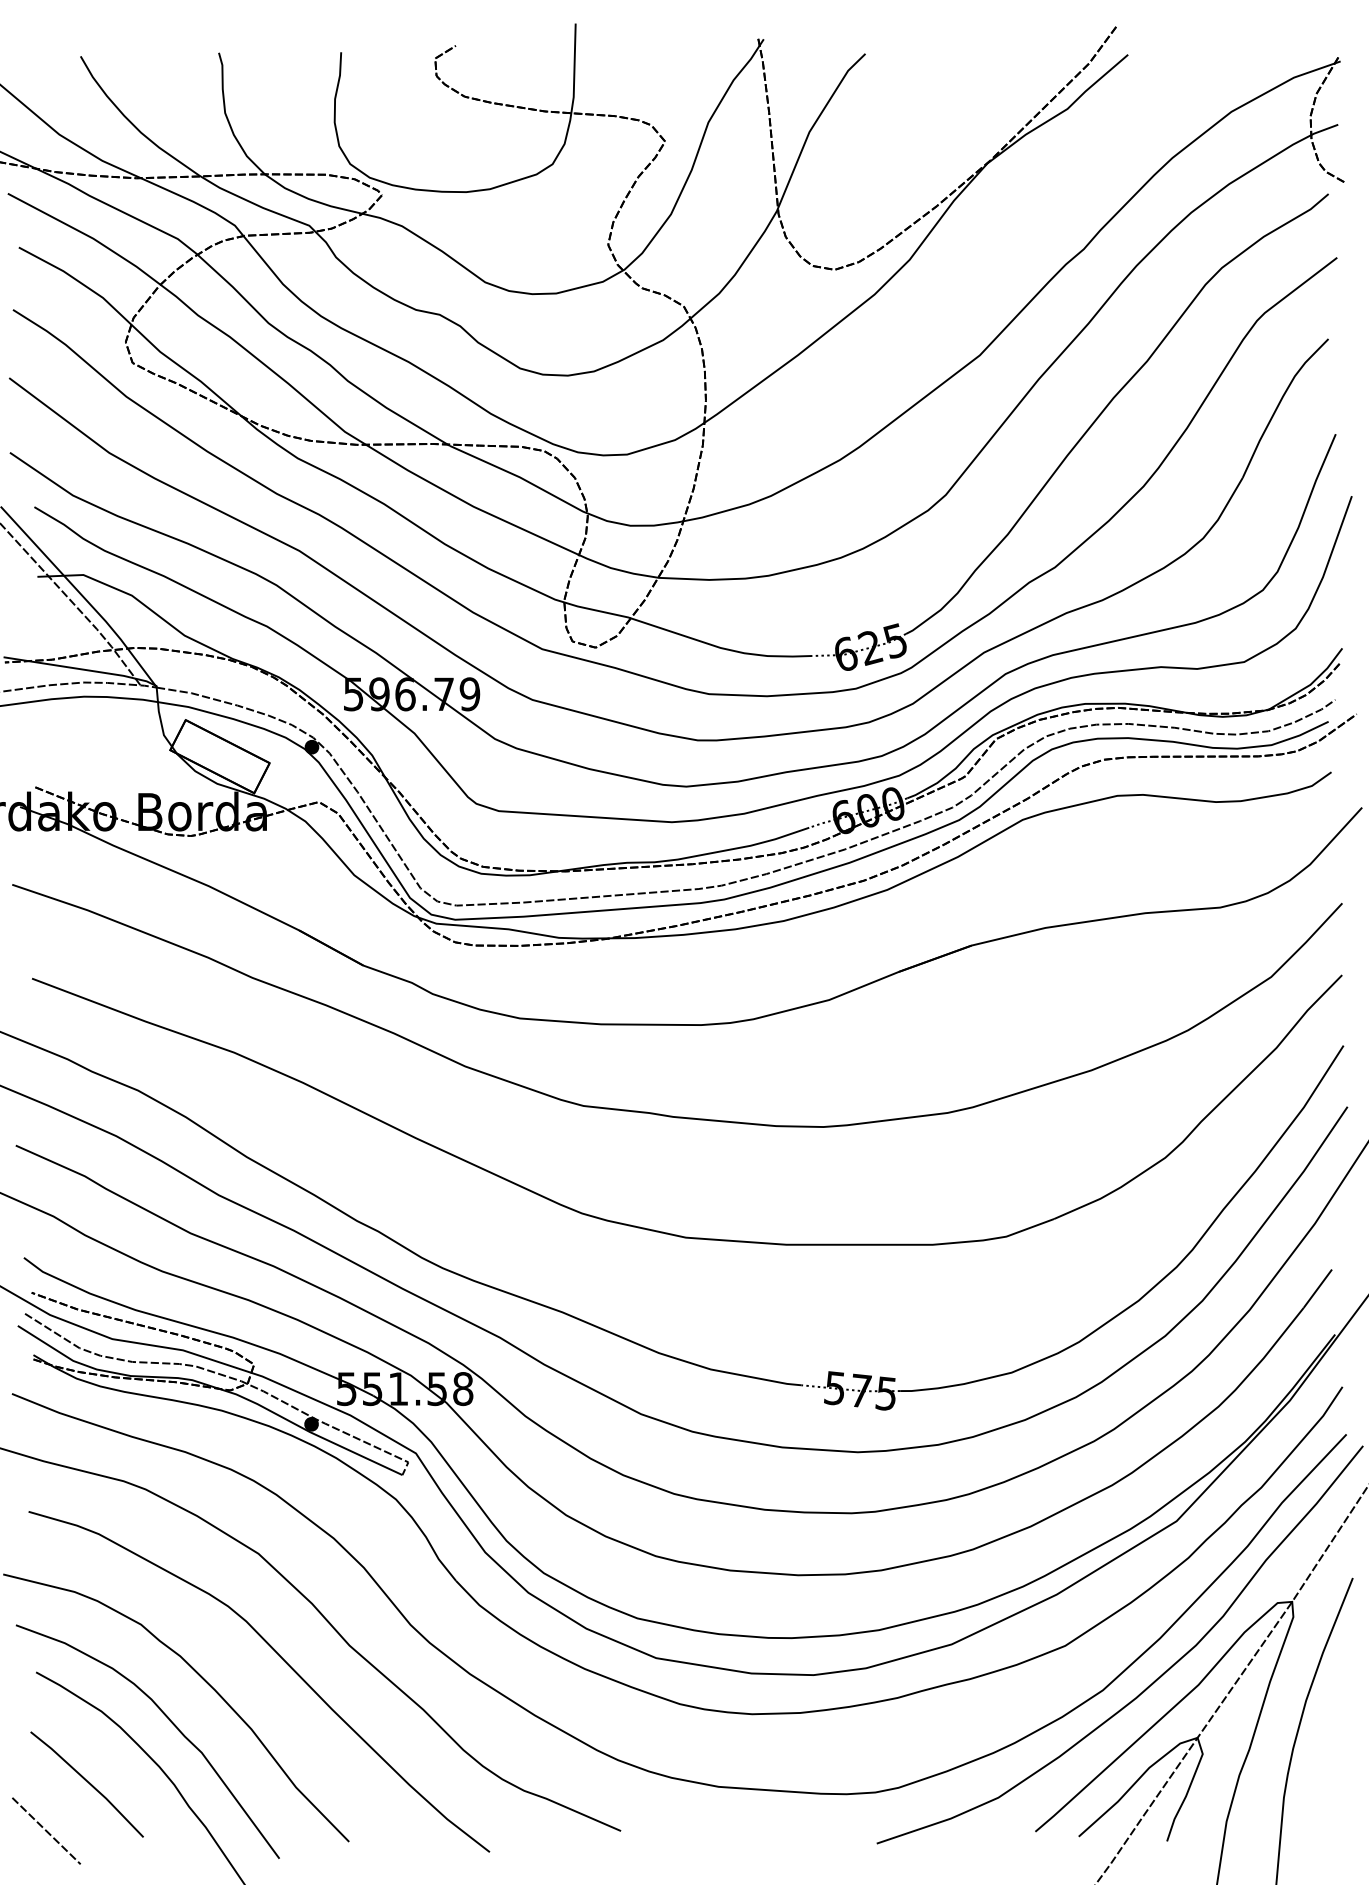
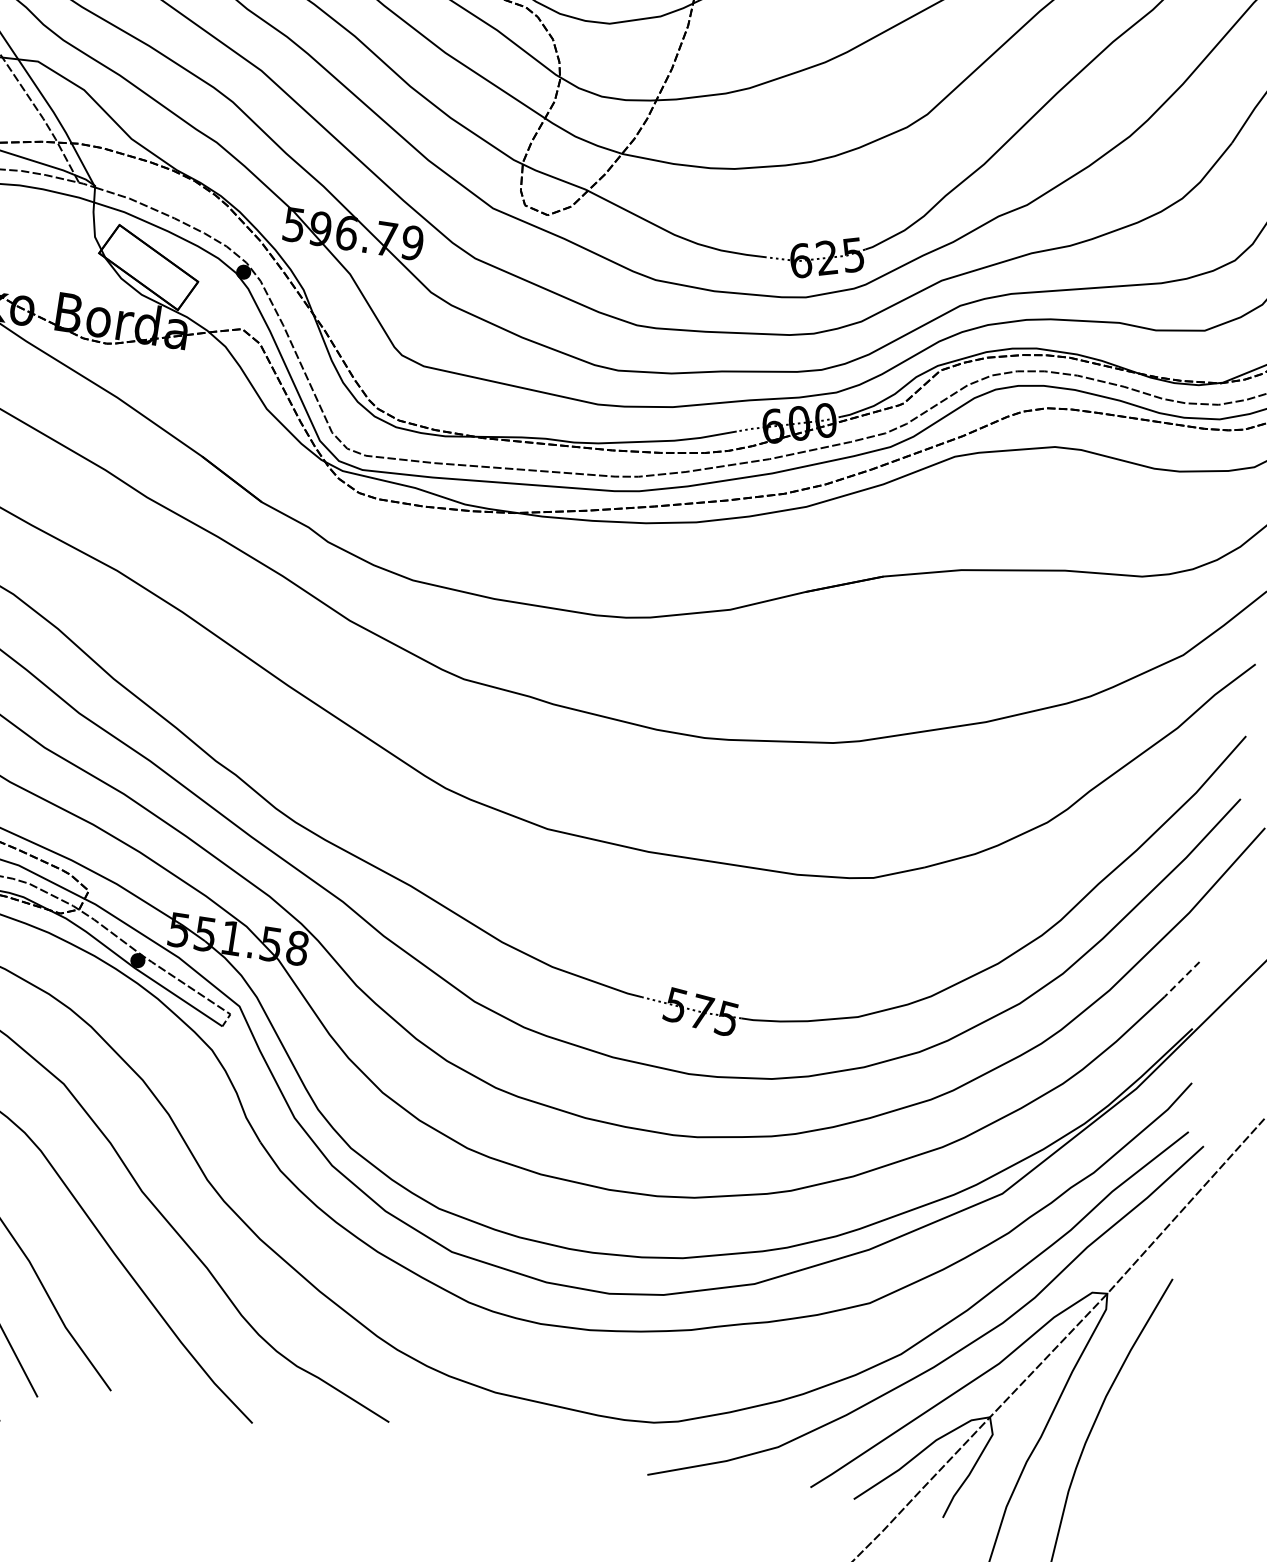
line: (1317, 1288) -> (1181, 979), solid -> dashed

